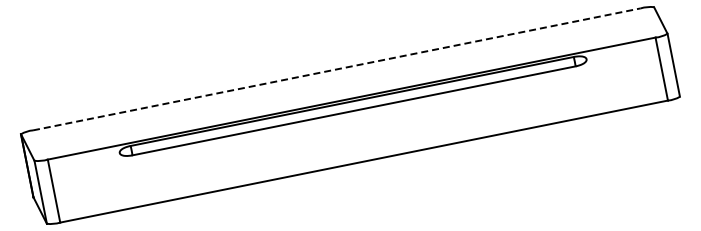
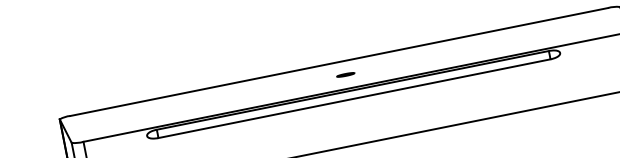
line: (336, 69) -> (338, 62), dashed -> solid
part: (344, 83) -> (345, 74), added

